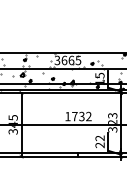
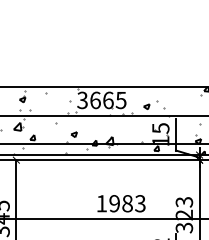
text: (81, 116) -> (126, 203), 1732 -> 1983

